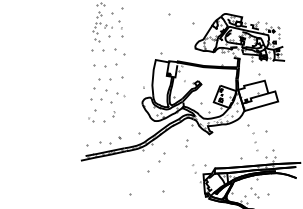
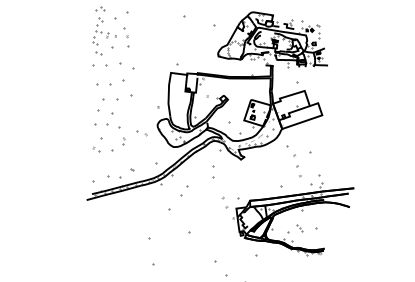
part: (120, 94) -> (141, 133), moved
part: (187, 142) -> (214, 171), size x1.6
part: (254, 192) -> (299, 227), size x0.6

